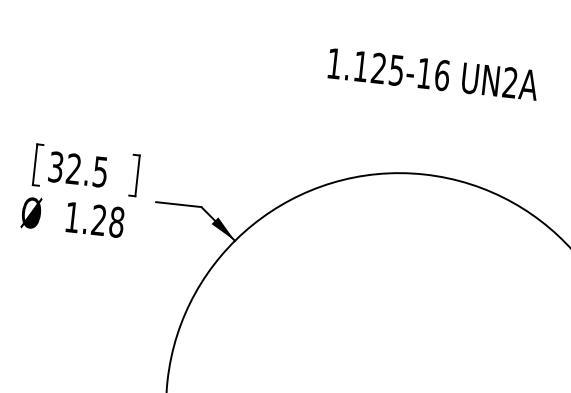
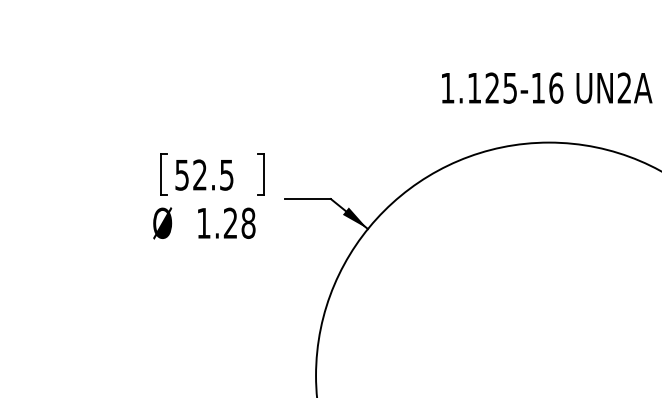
text: (433, 73) -> (547, 87), moved
text: (56, 166) -> (182, 174), 32.5 -> 52.5

